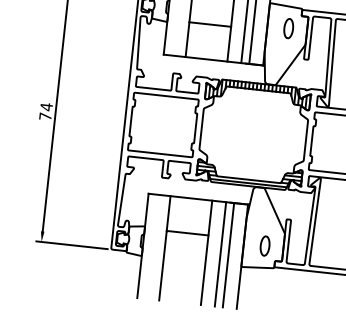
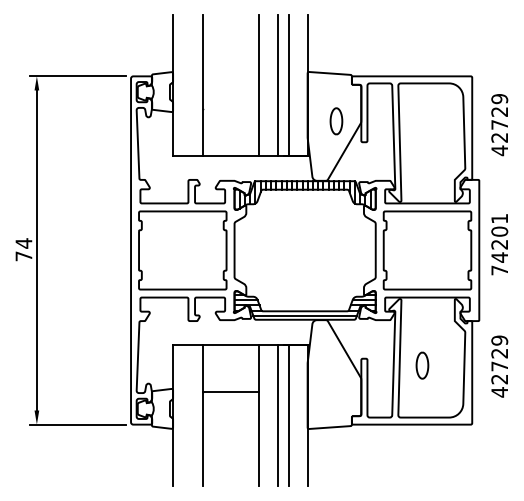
line: (209, 24) -> (230, 109), removed
part: (288, 28) -> (336, 121), moved
part: (265, 245) -> (422, 365), moved

